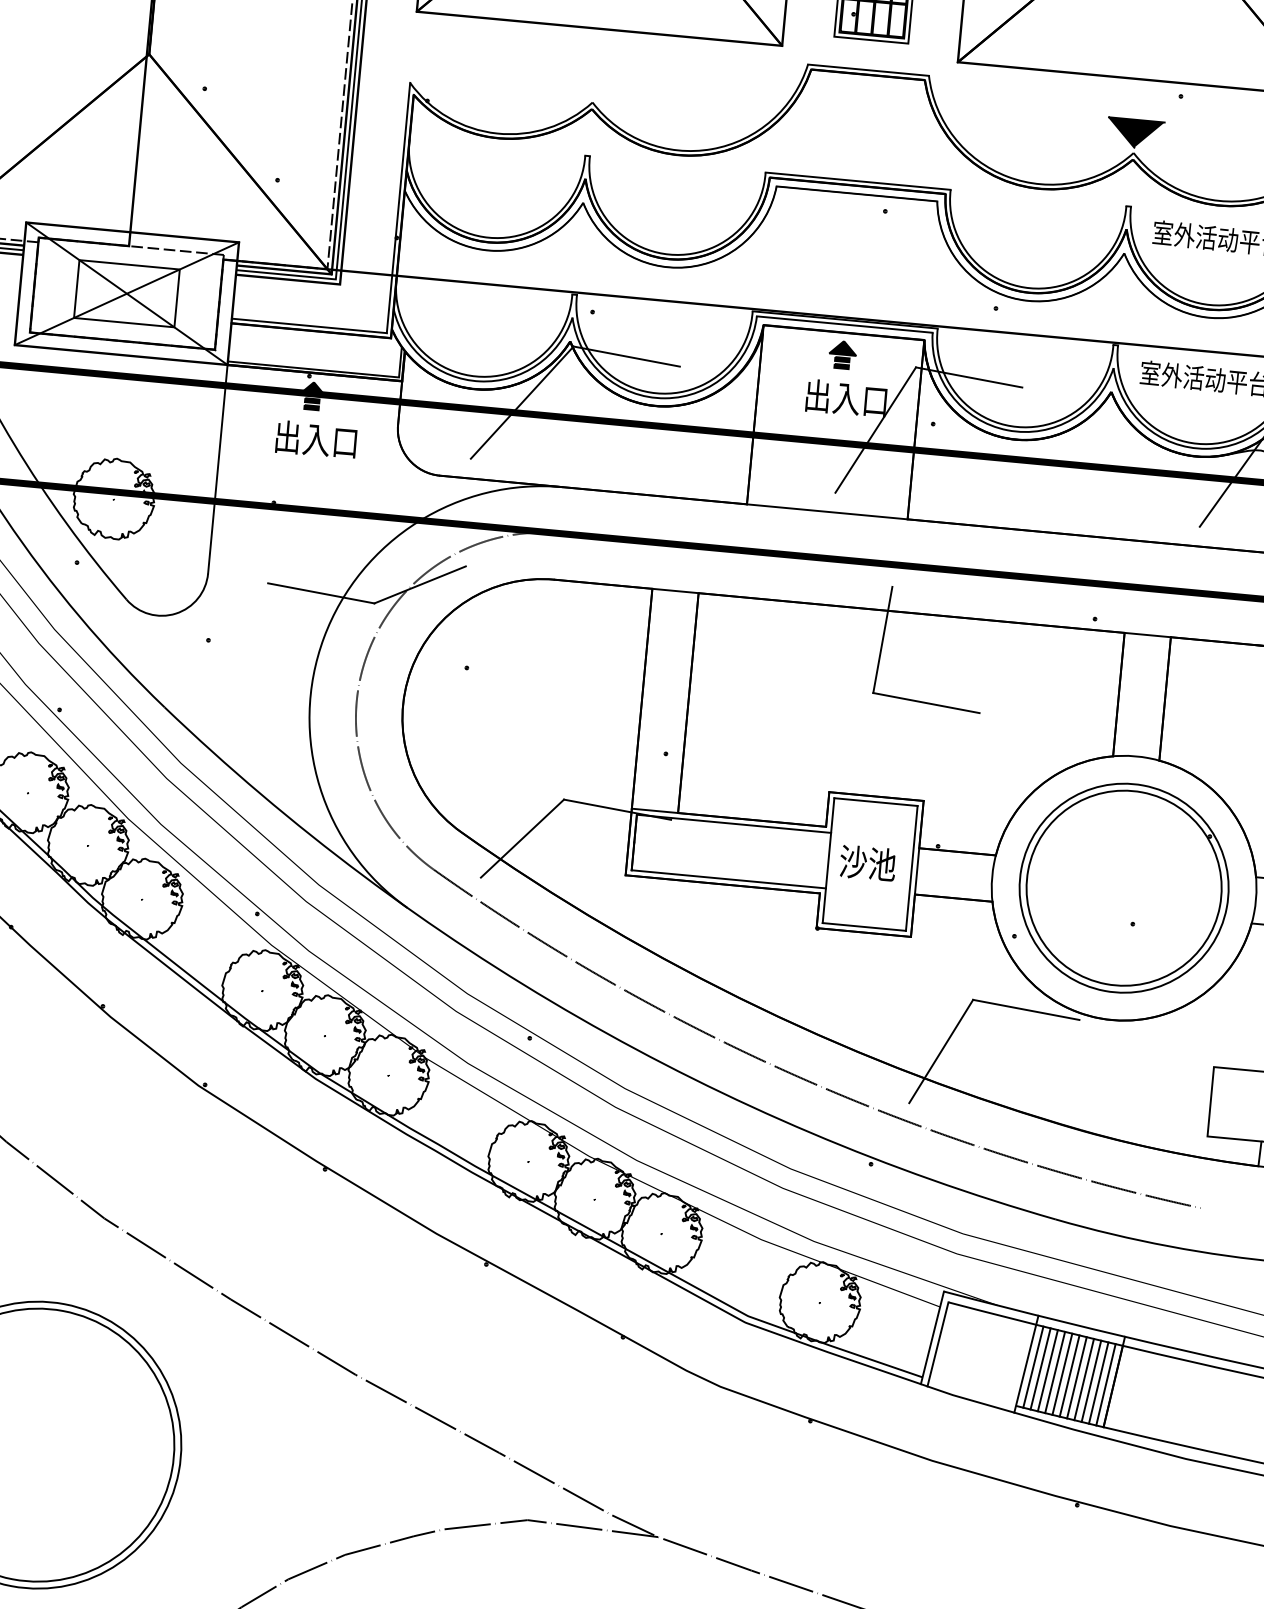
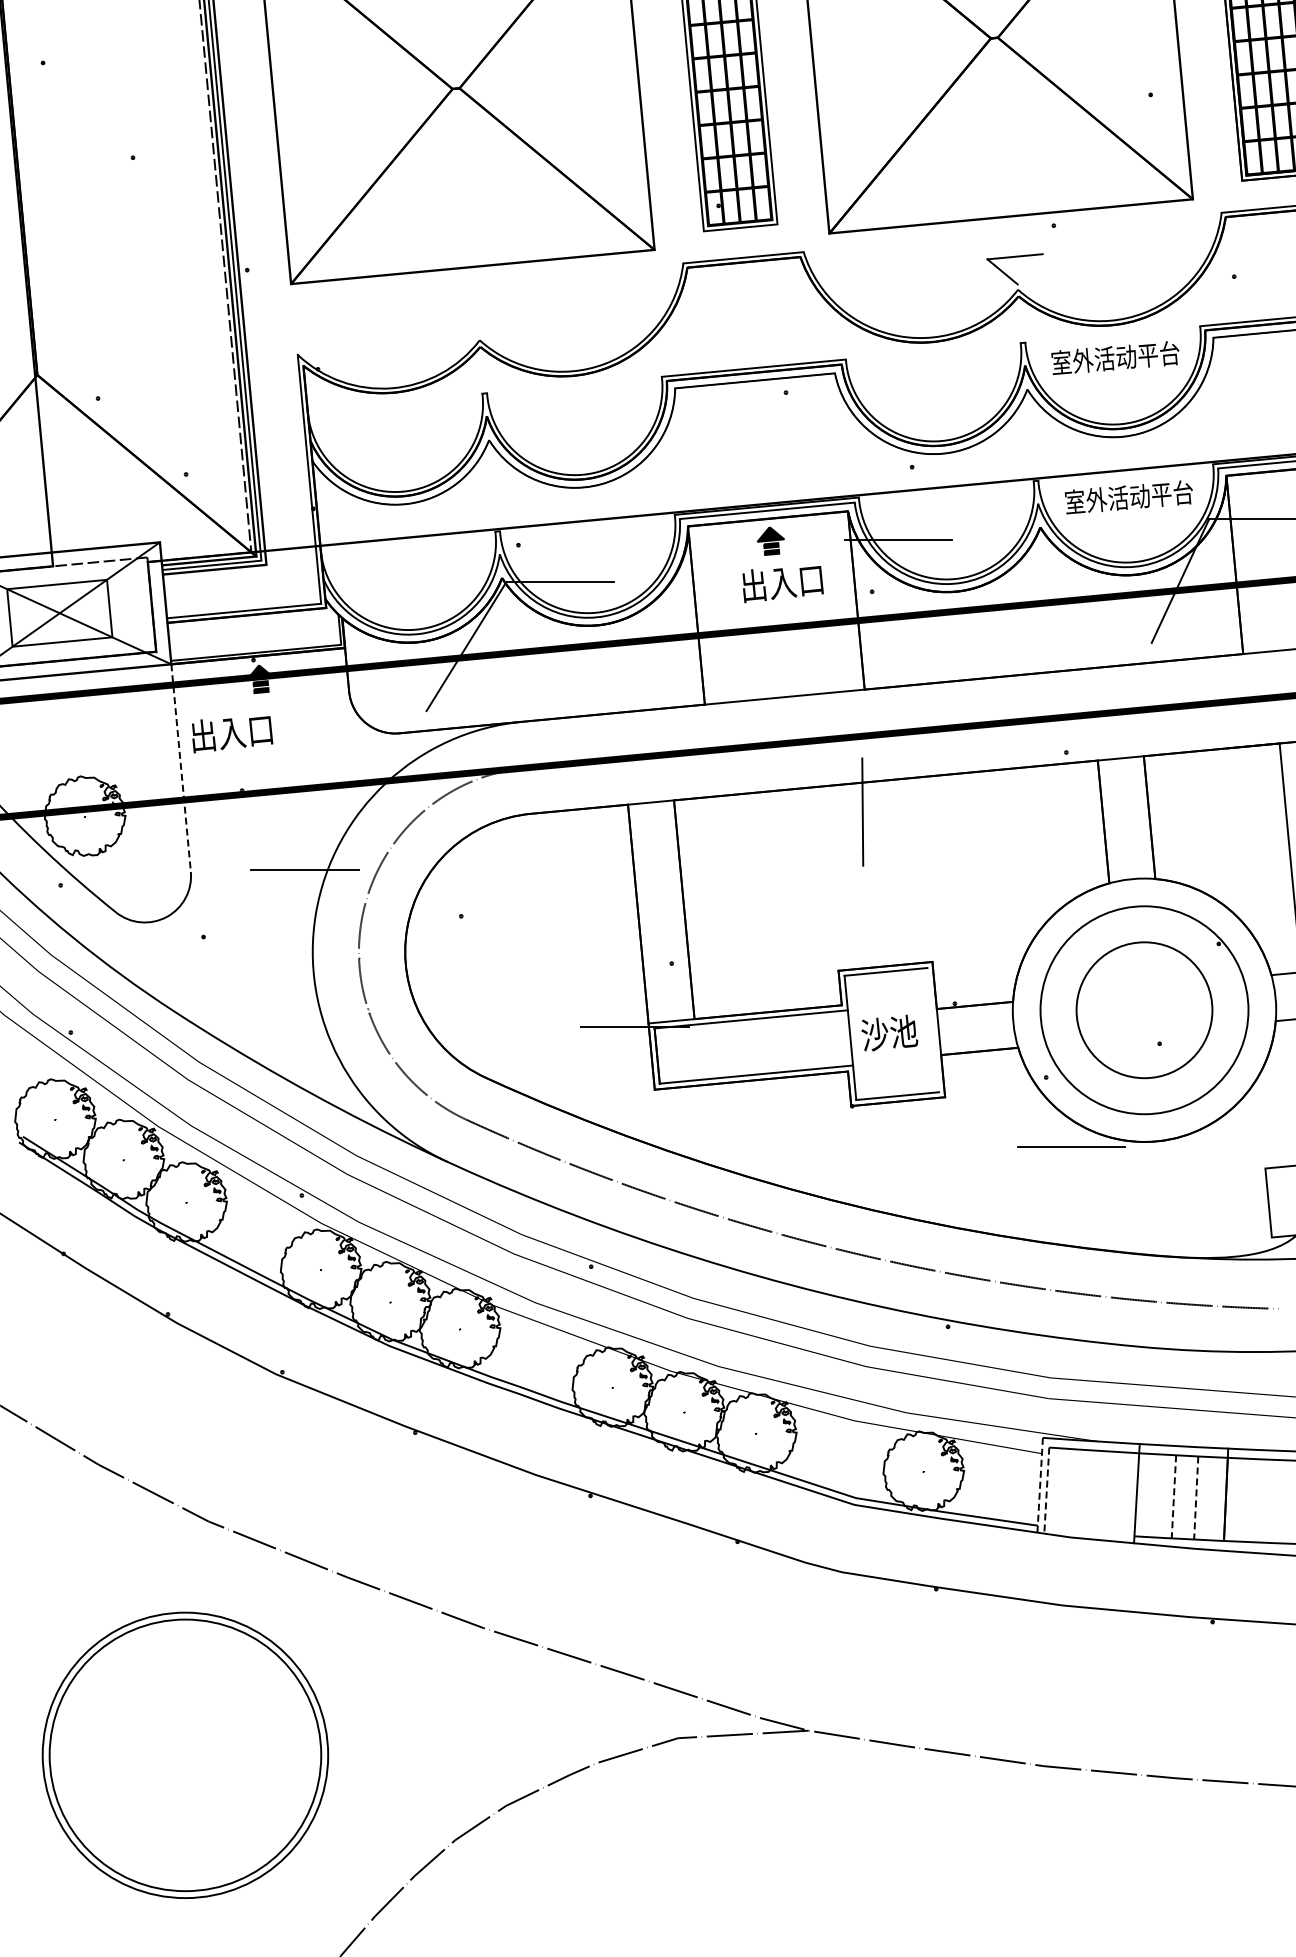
fill: (1133, 132) -> (1014, 269), removed
line: (875, 429) -> (816, 607), removed
text: (316, 441) -> (232, 734), moved
line: (218, 469) -> (181, 768), solid -> dashed
line: (419, 584) -> (399, 843), removed
line: (925, 702) -> (916, 865), removed
line: (521, 838) -> (546, 1072), removed
line: (911, 868) -> (933, 1030), removed
circle: (1124, 888) -> (1144, 1010), size x0.7
line: (940, 1051) -> (995, 1203), removed
line: (932, 1338) -> (1040, 1485), solid -> dashed
line: (937, 1345) -> (1046, 1491), solid -> dashed
line: (1032, 1366) -> (1143, 1494), removed
line: (1040, 1368) -> (1151, 1495), removed
line: (1047, 1370) -> (1158, 1495), removed
line: (1055, 1372) -> (1166, 1496), removed
line: (1062, 1373) -> (1173, 1496), solid -> dashed
line: (1069, 1375) -> (1181, 1496), removed
line: (1076, 1377) -> (1188, 1497), removed
line: (1084, 1380) -> (1196, 1498), solid -> dashed
line: (1091, 1380) -> (1203, 1497), removed
line: (1099, 1382) -> (1211, 1498), removed
line: (1106, 1384) -> (1218, 1498), removed

